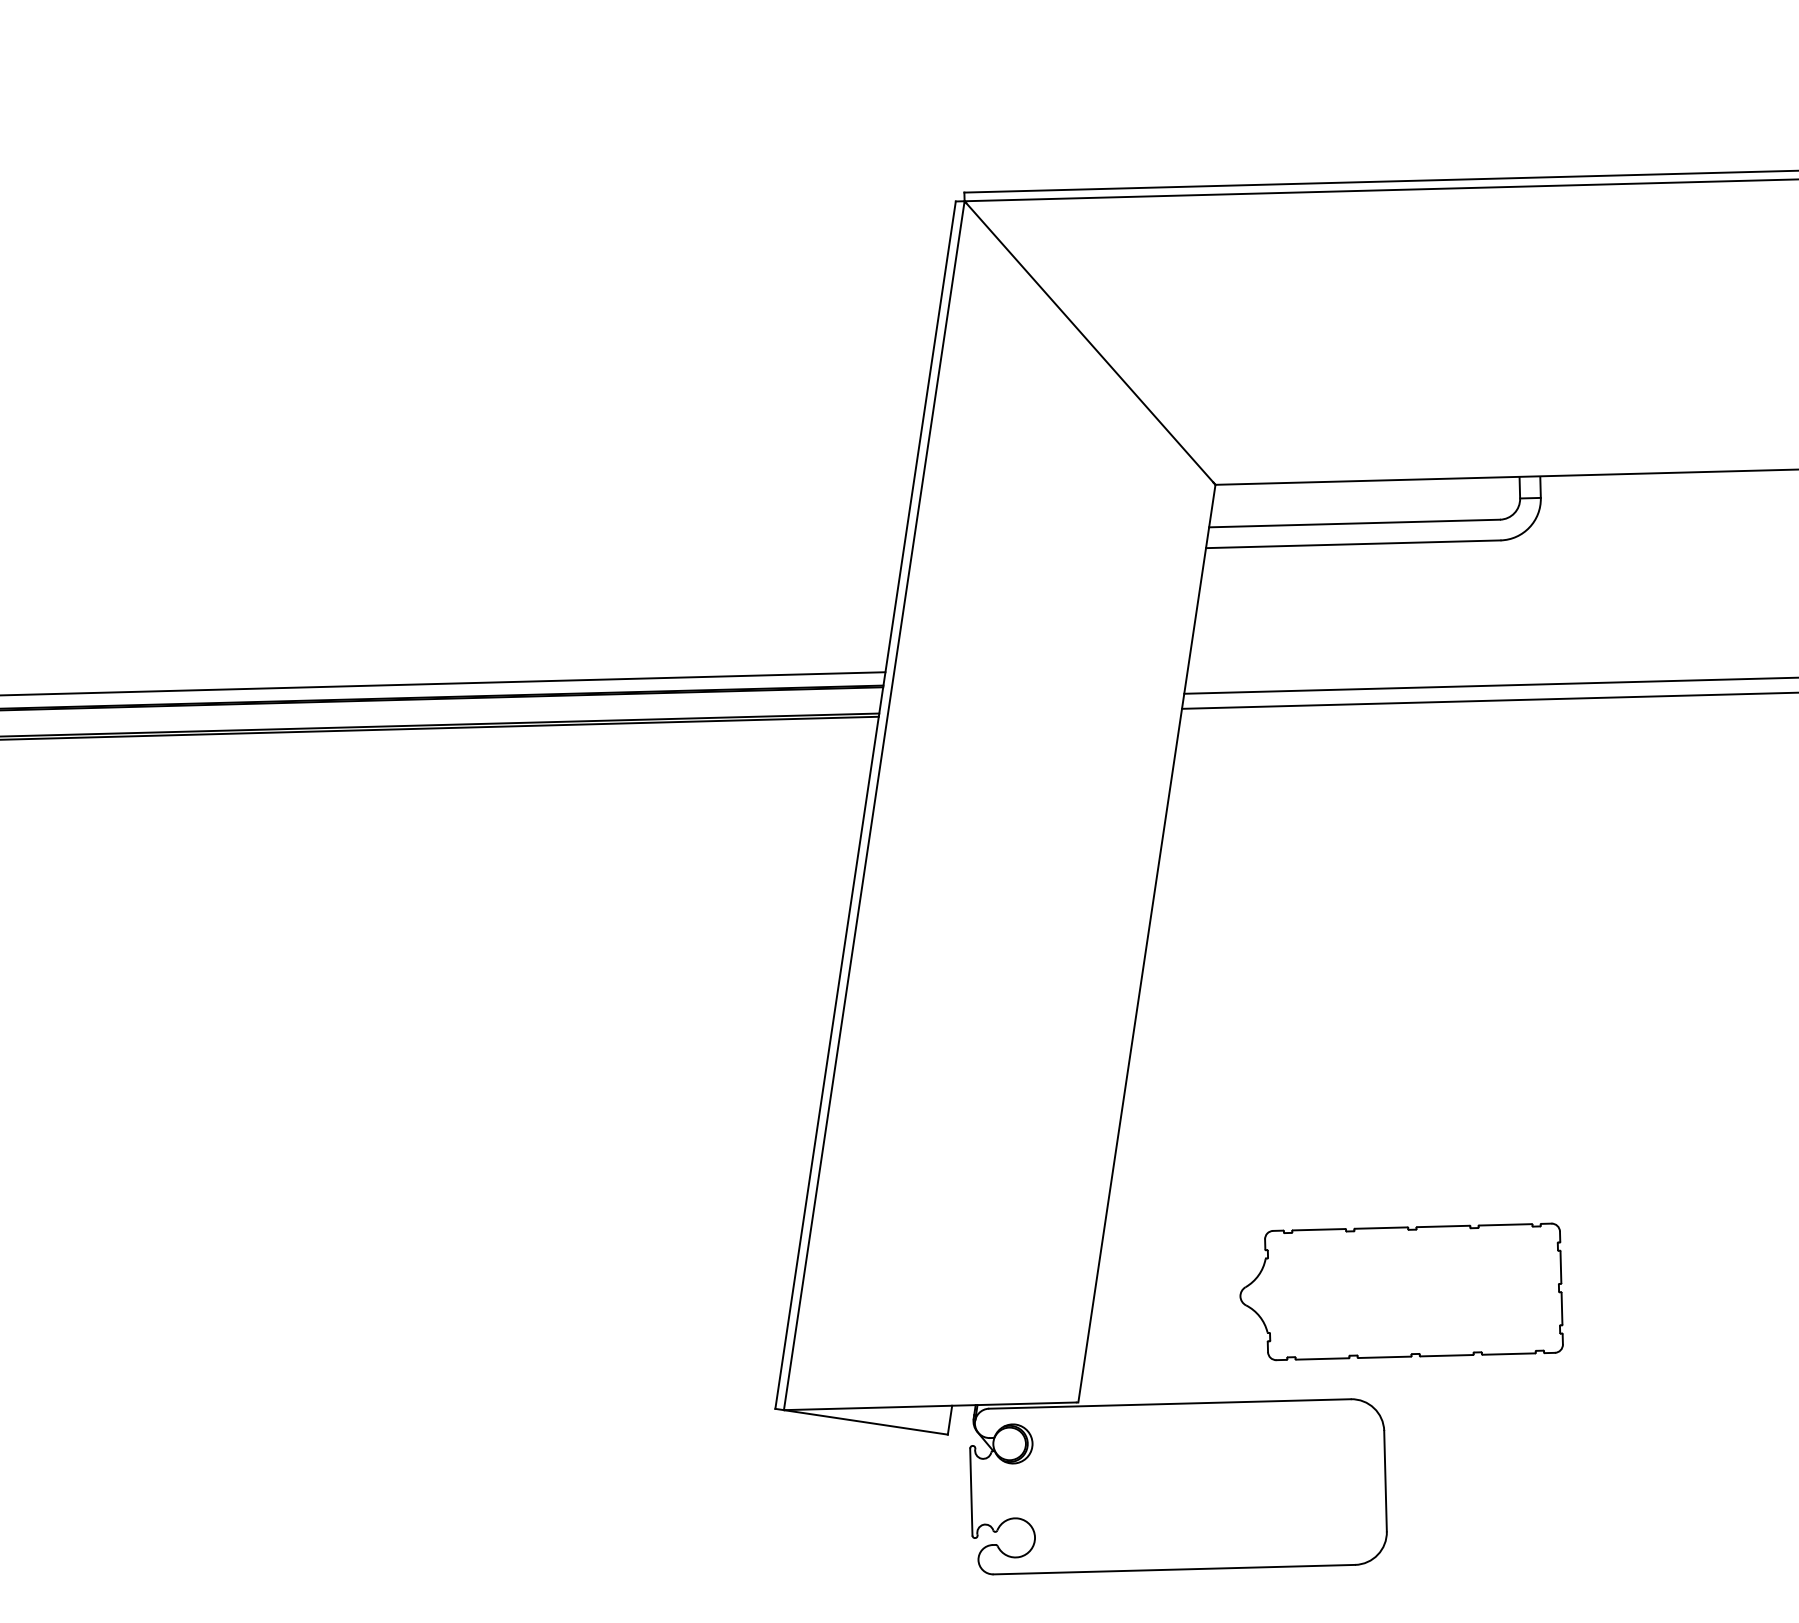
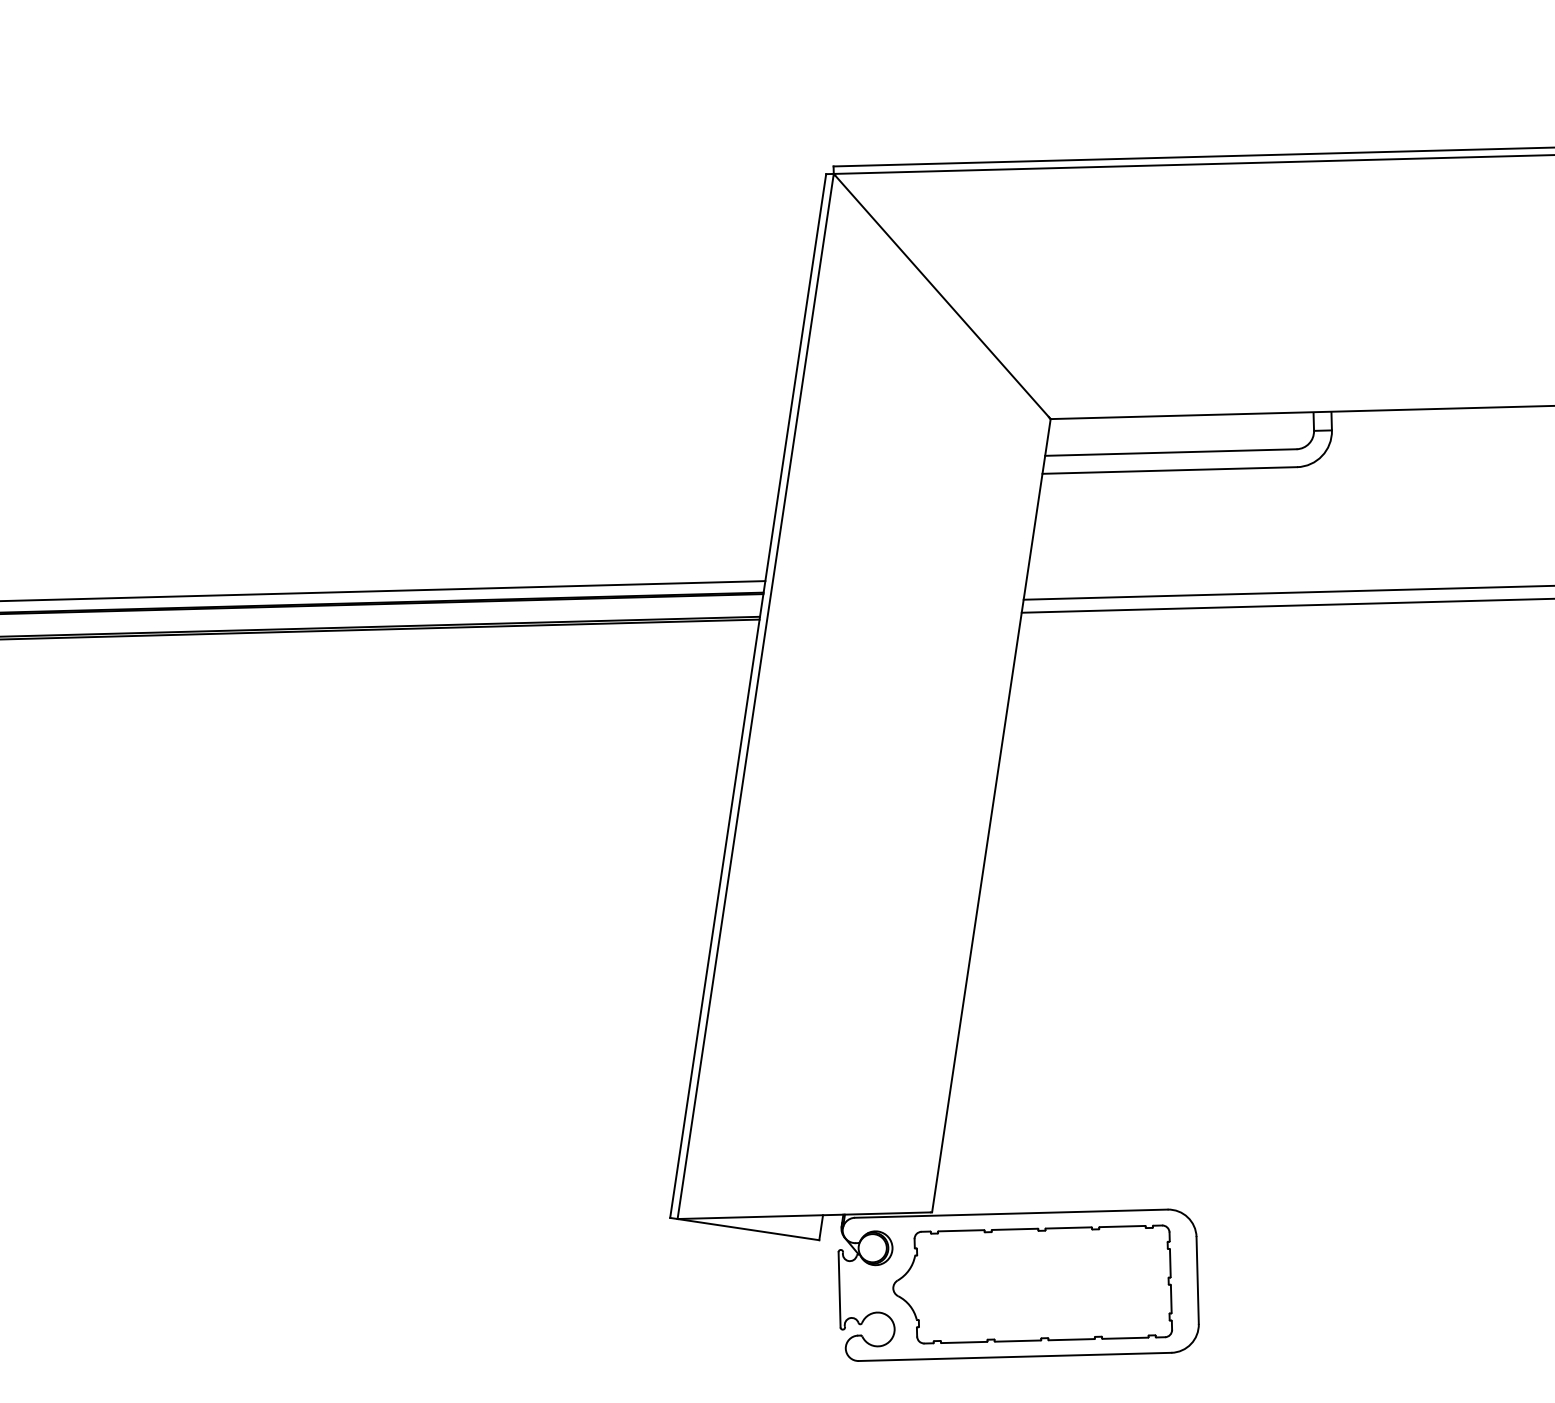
part: (1401, 1291) -> (1032, 1284), moved

